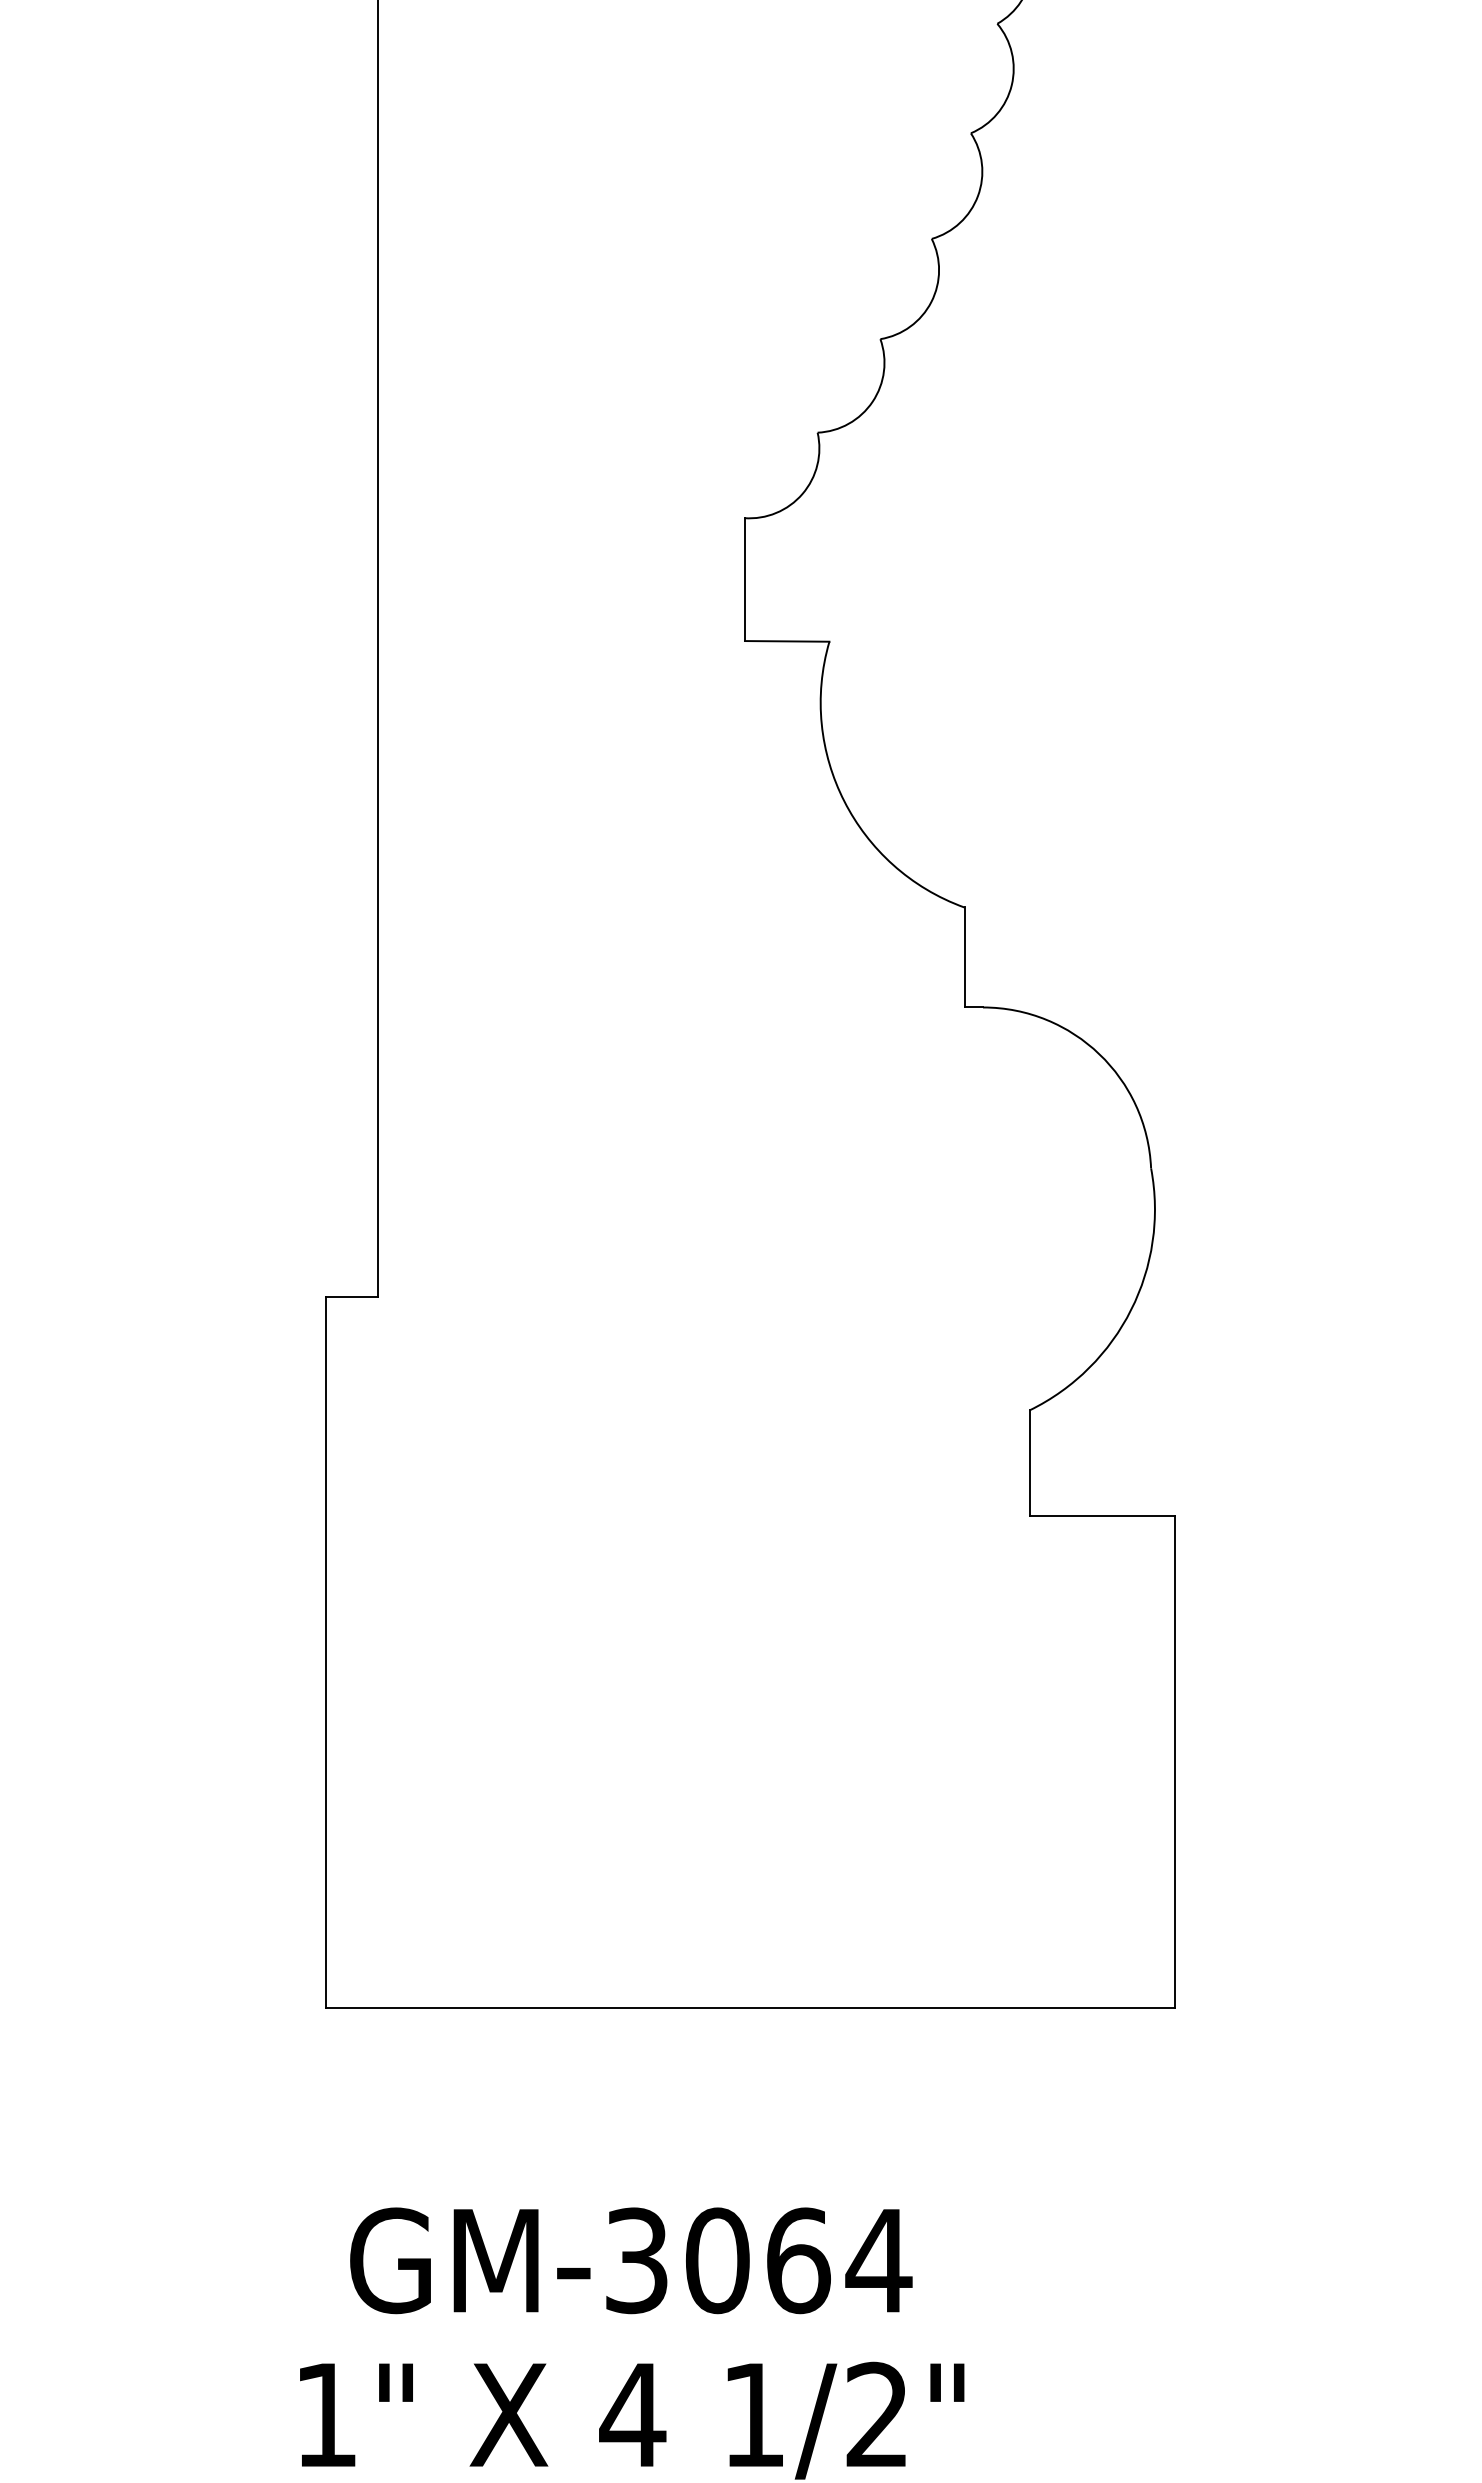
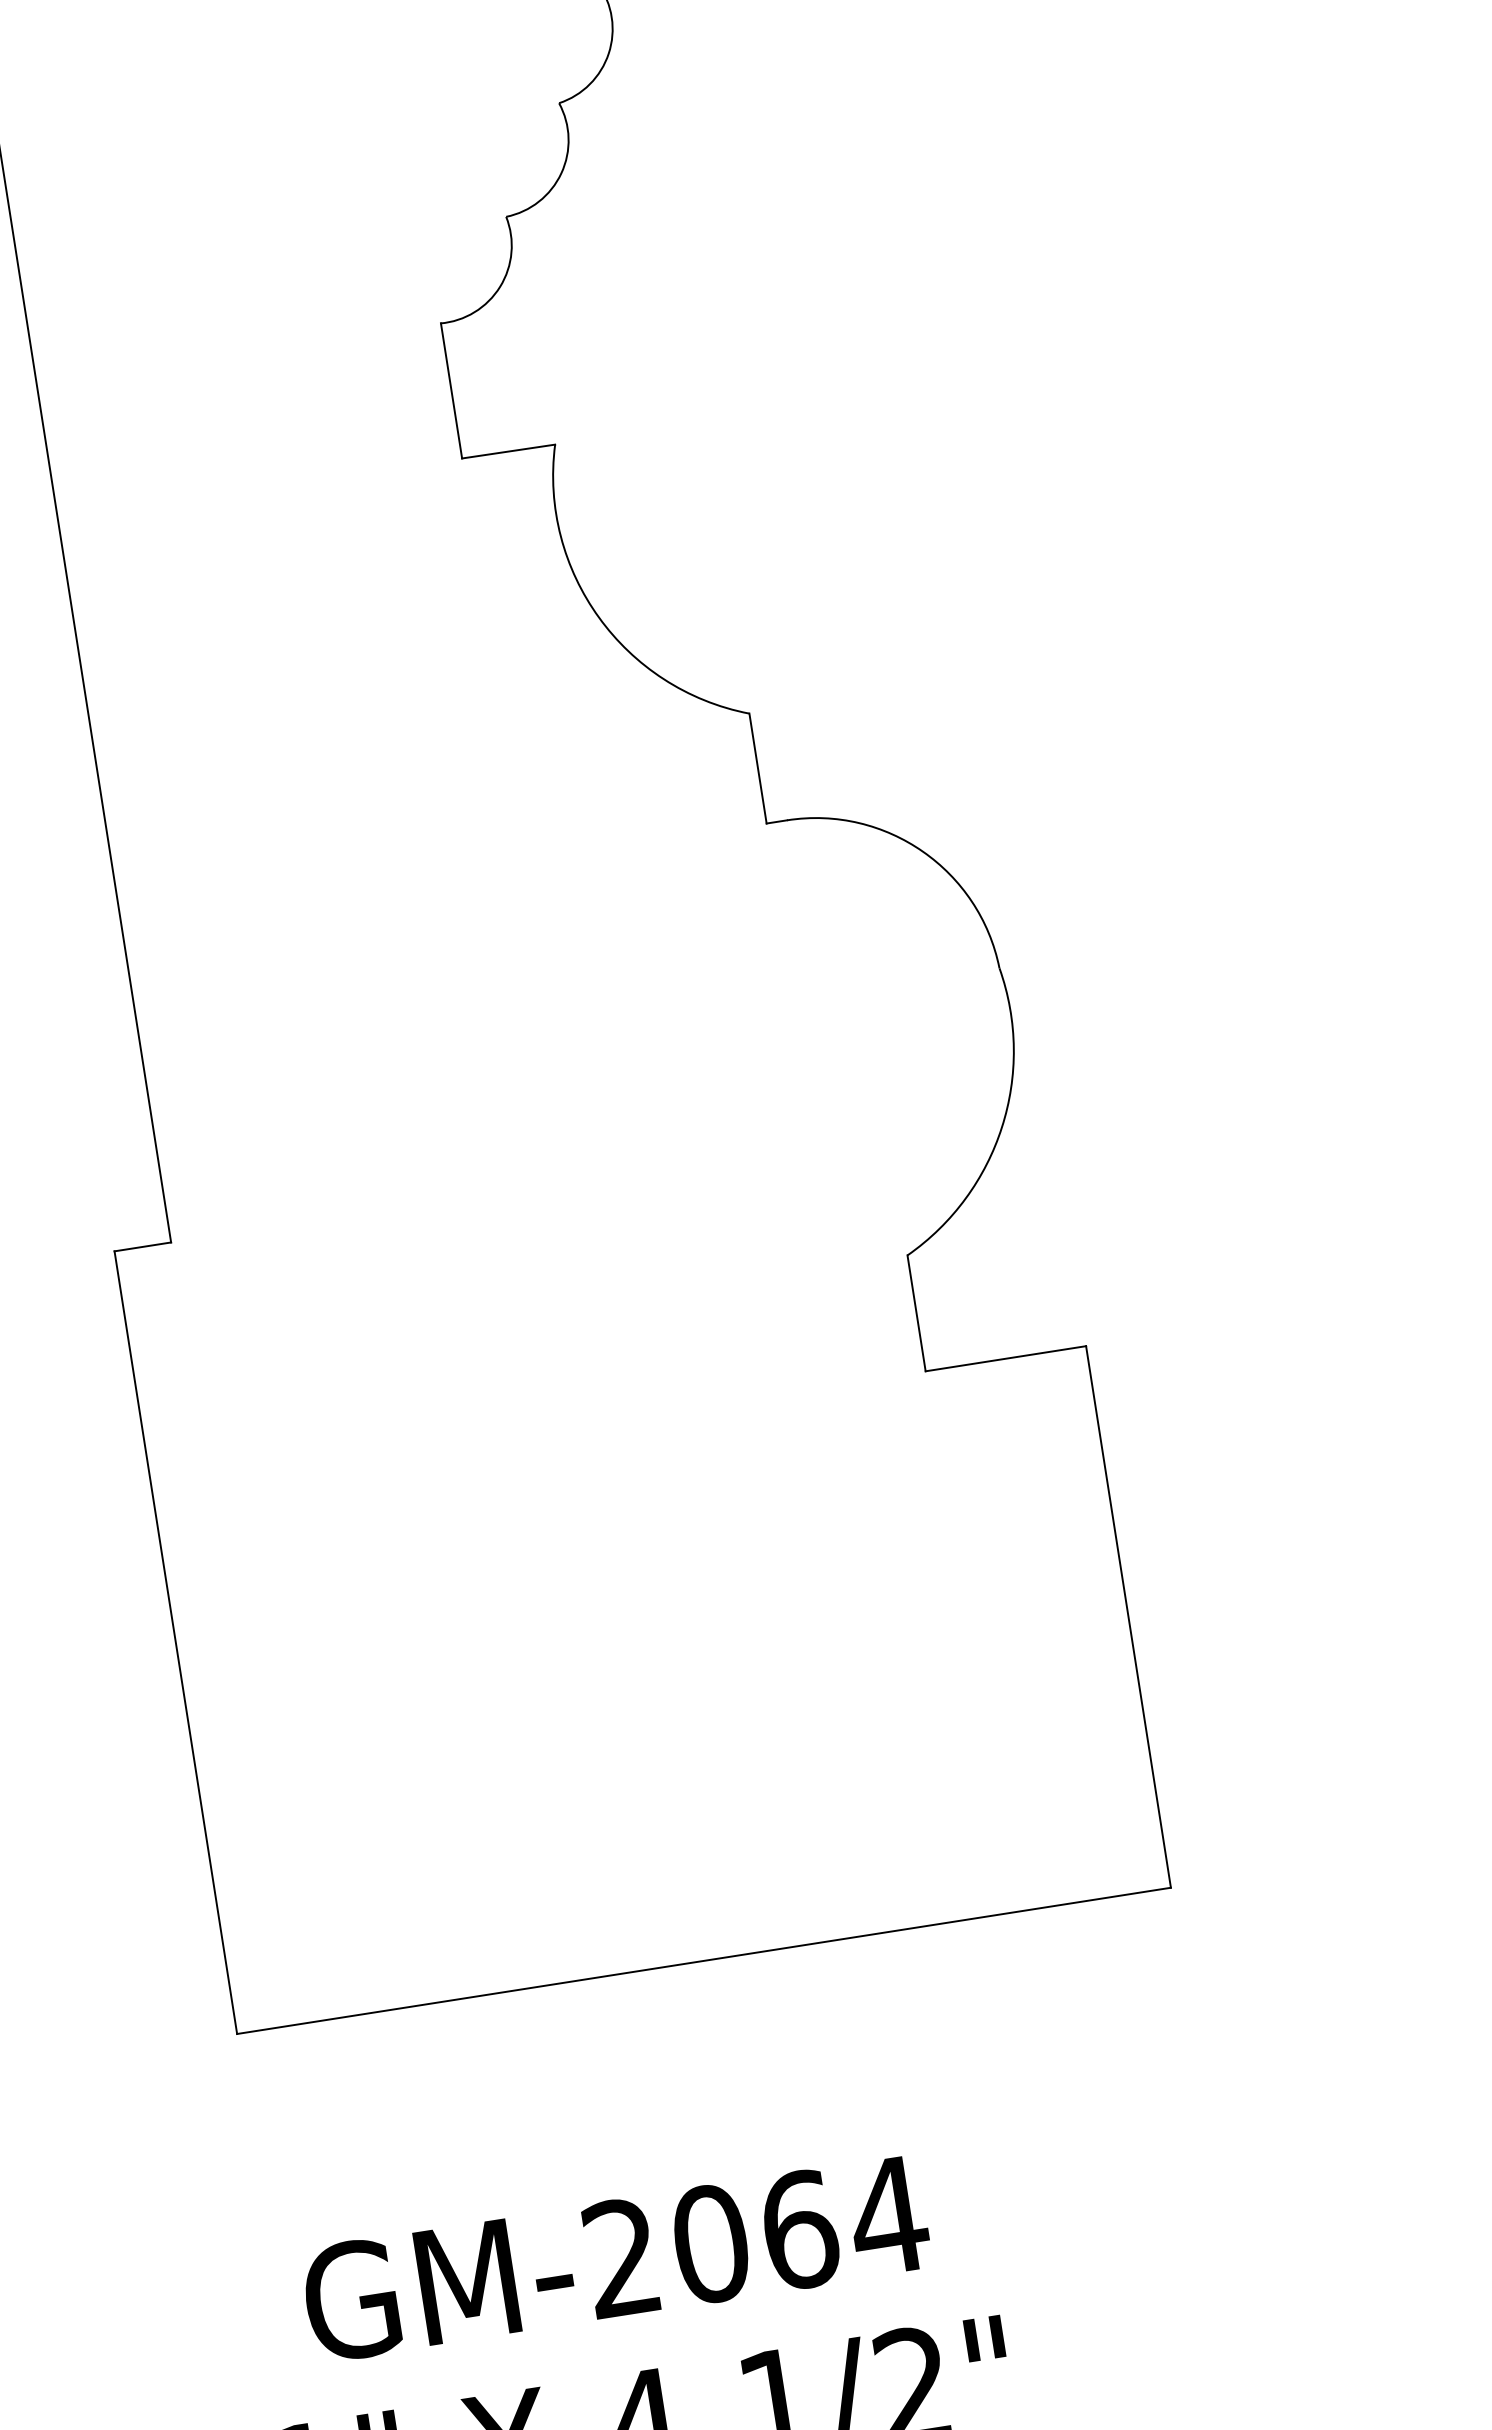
text: (636, 2260) -> (621, 2257), GM-3064 -> GM-2064

